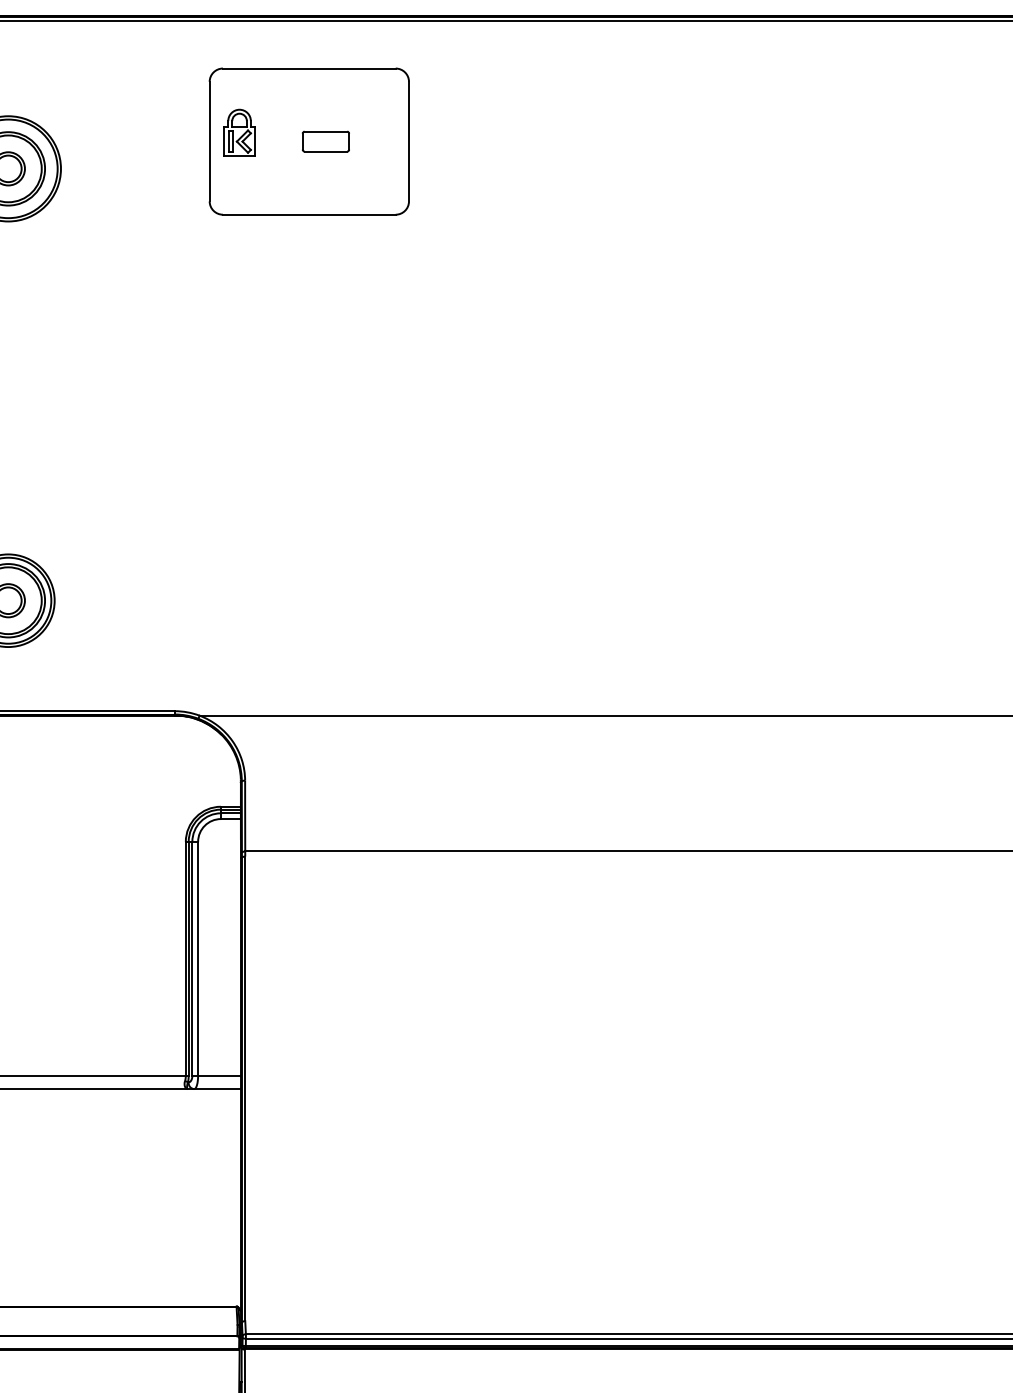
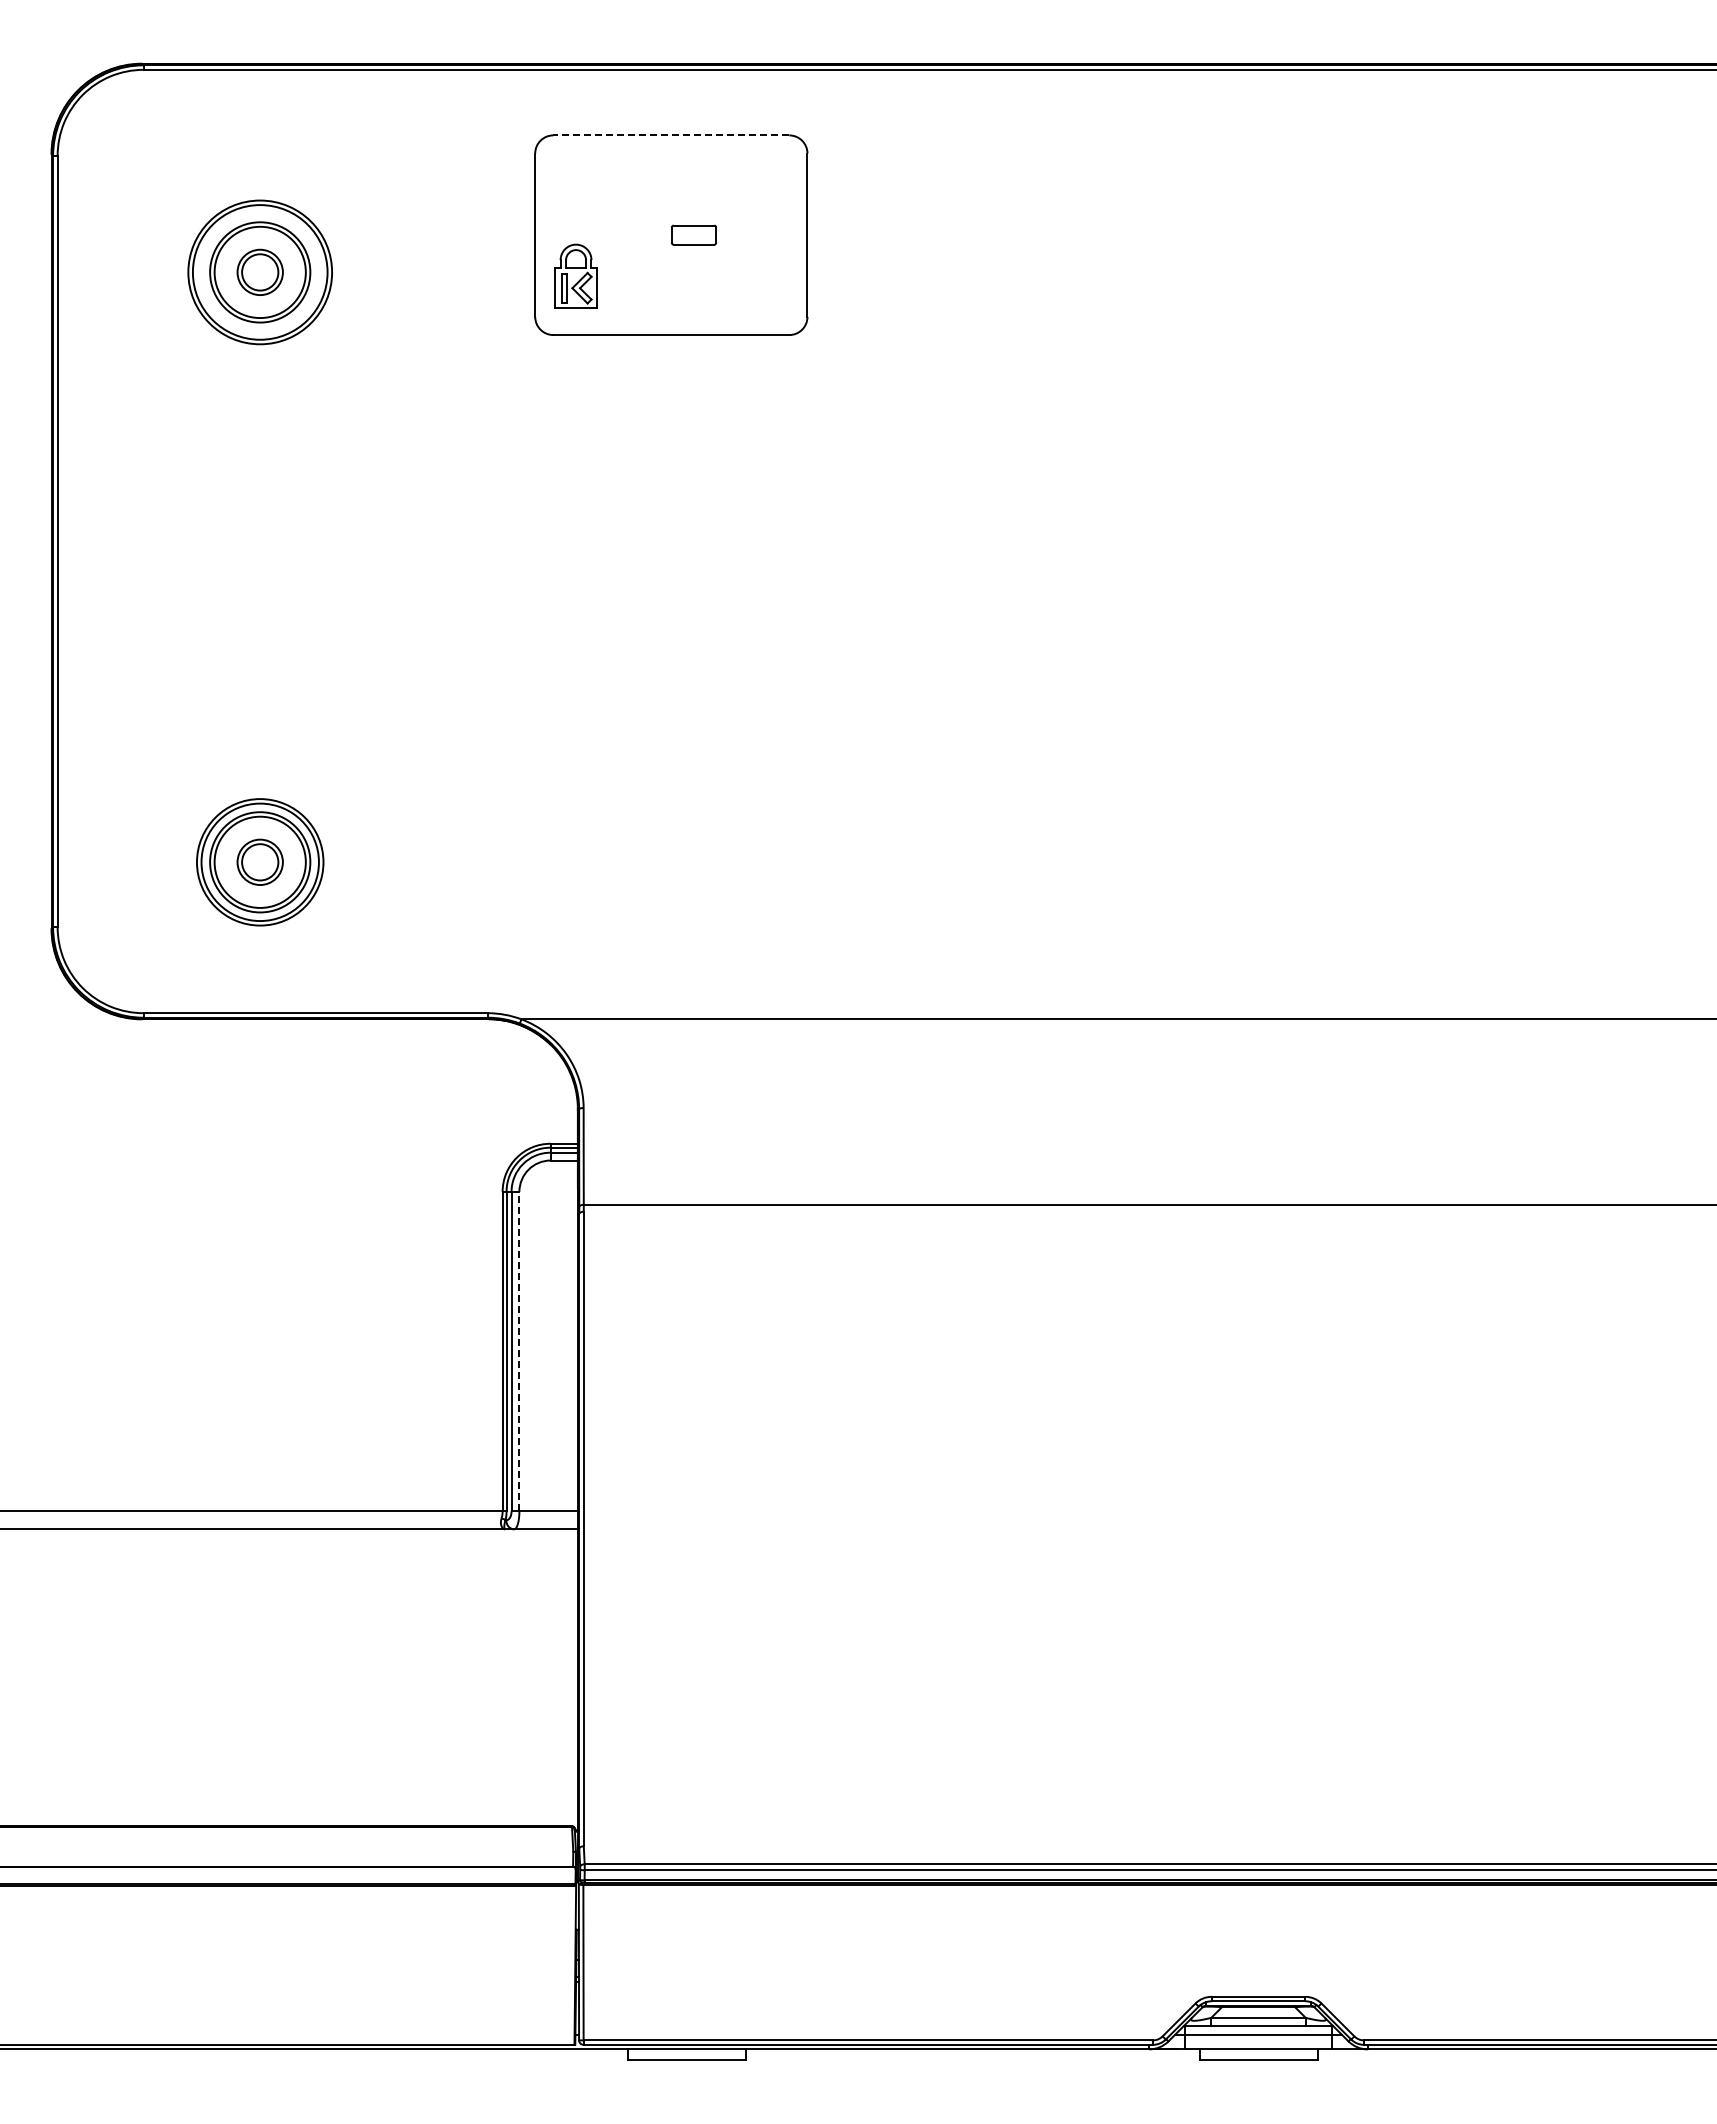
line: (309, 68) -> (671, 135), solid -> dashed
part: (239, 132) -> (575, 275), moved
part: (325, 141) -> (693, 234), size x0.7
line: (198, 958) -> (519, 1351), solid -> dashed

